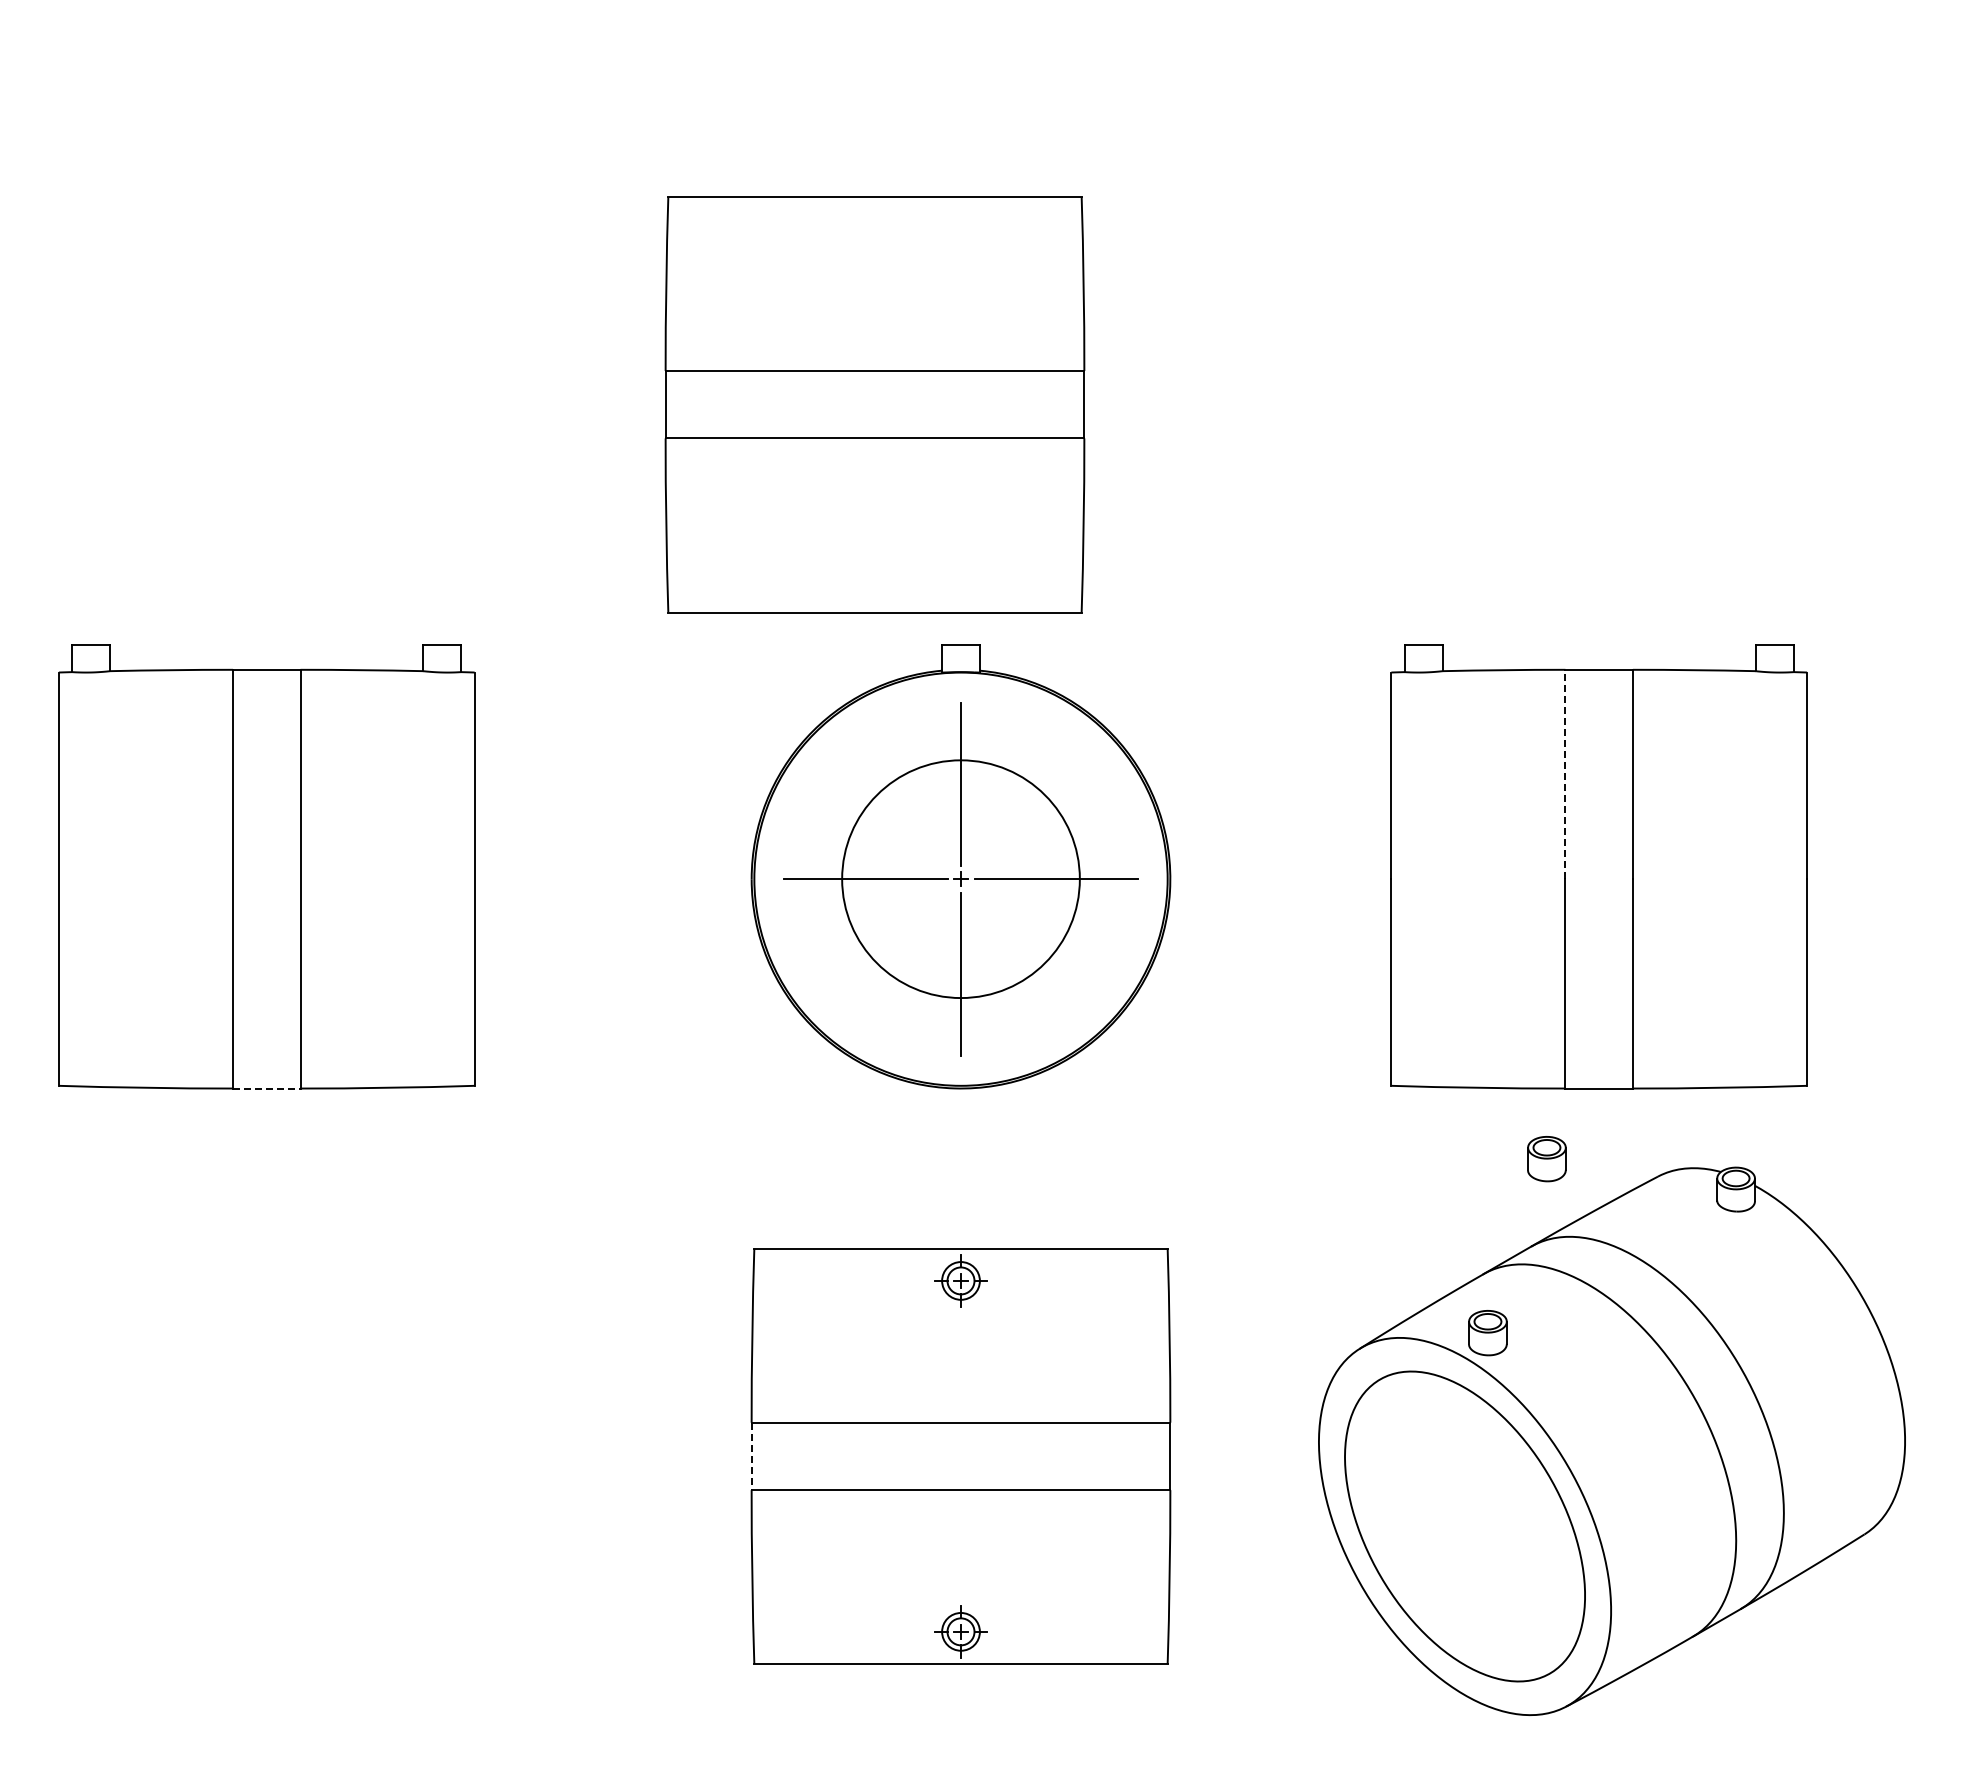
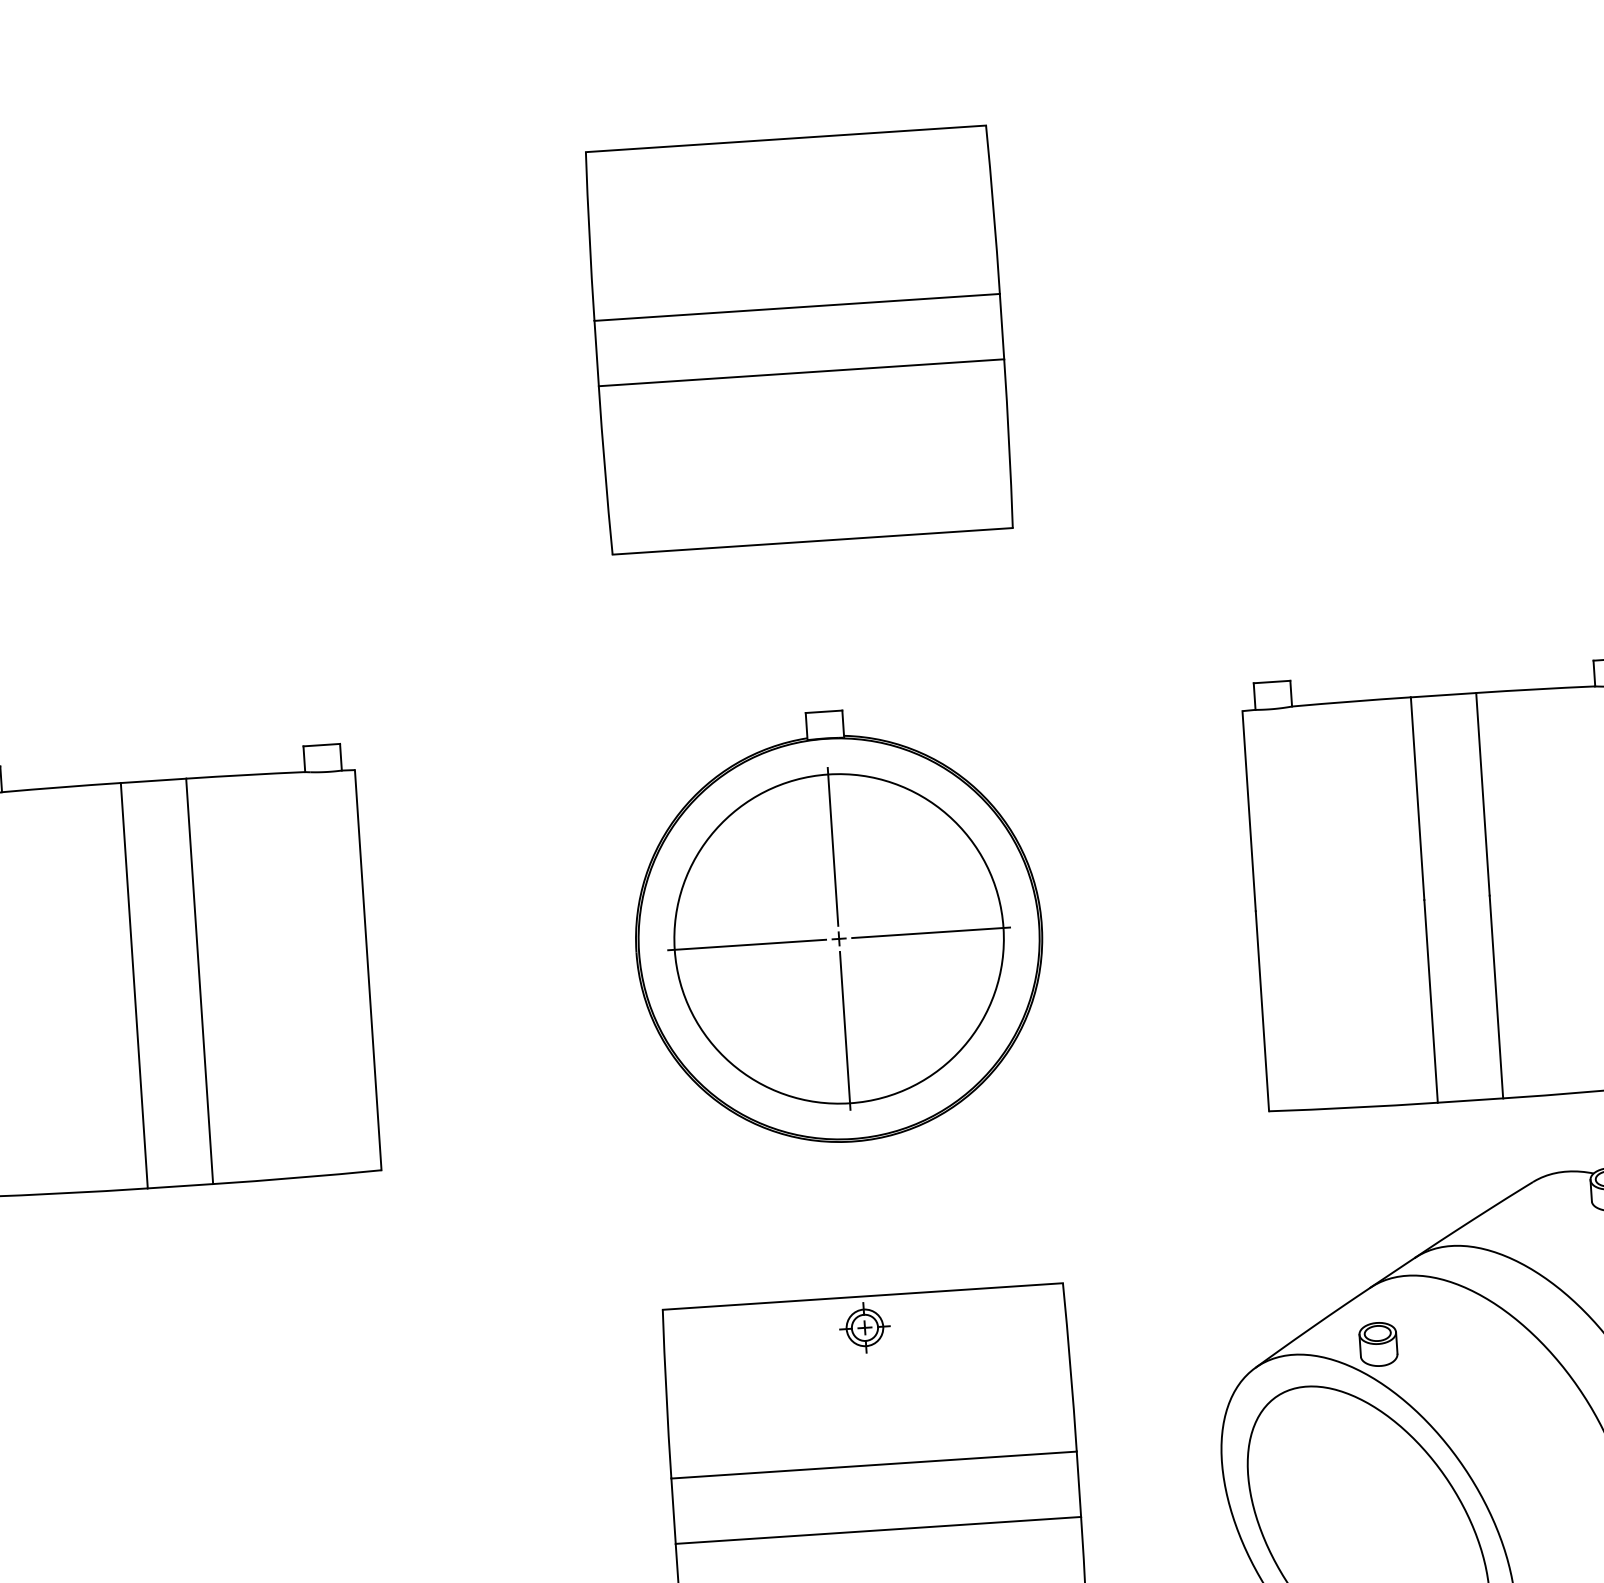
part: (874, 404) -> (798, 339), moved
line: (1565, 774) -> (1417, 798), dashed -> solid
circle: (960, 878) -> (838, 938), size x1.43
line: (266, 1088) -> (180, 1186), dashed -> solid
part: (1546, 1159) -> (1424, 1172), removed
line: (751, 1456) -> (673, 1511), dashed -> solid

